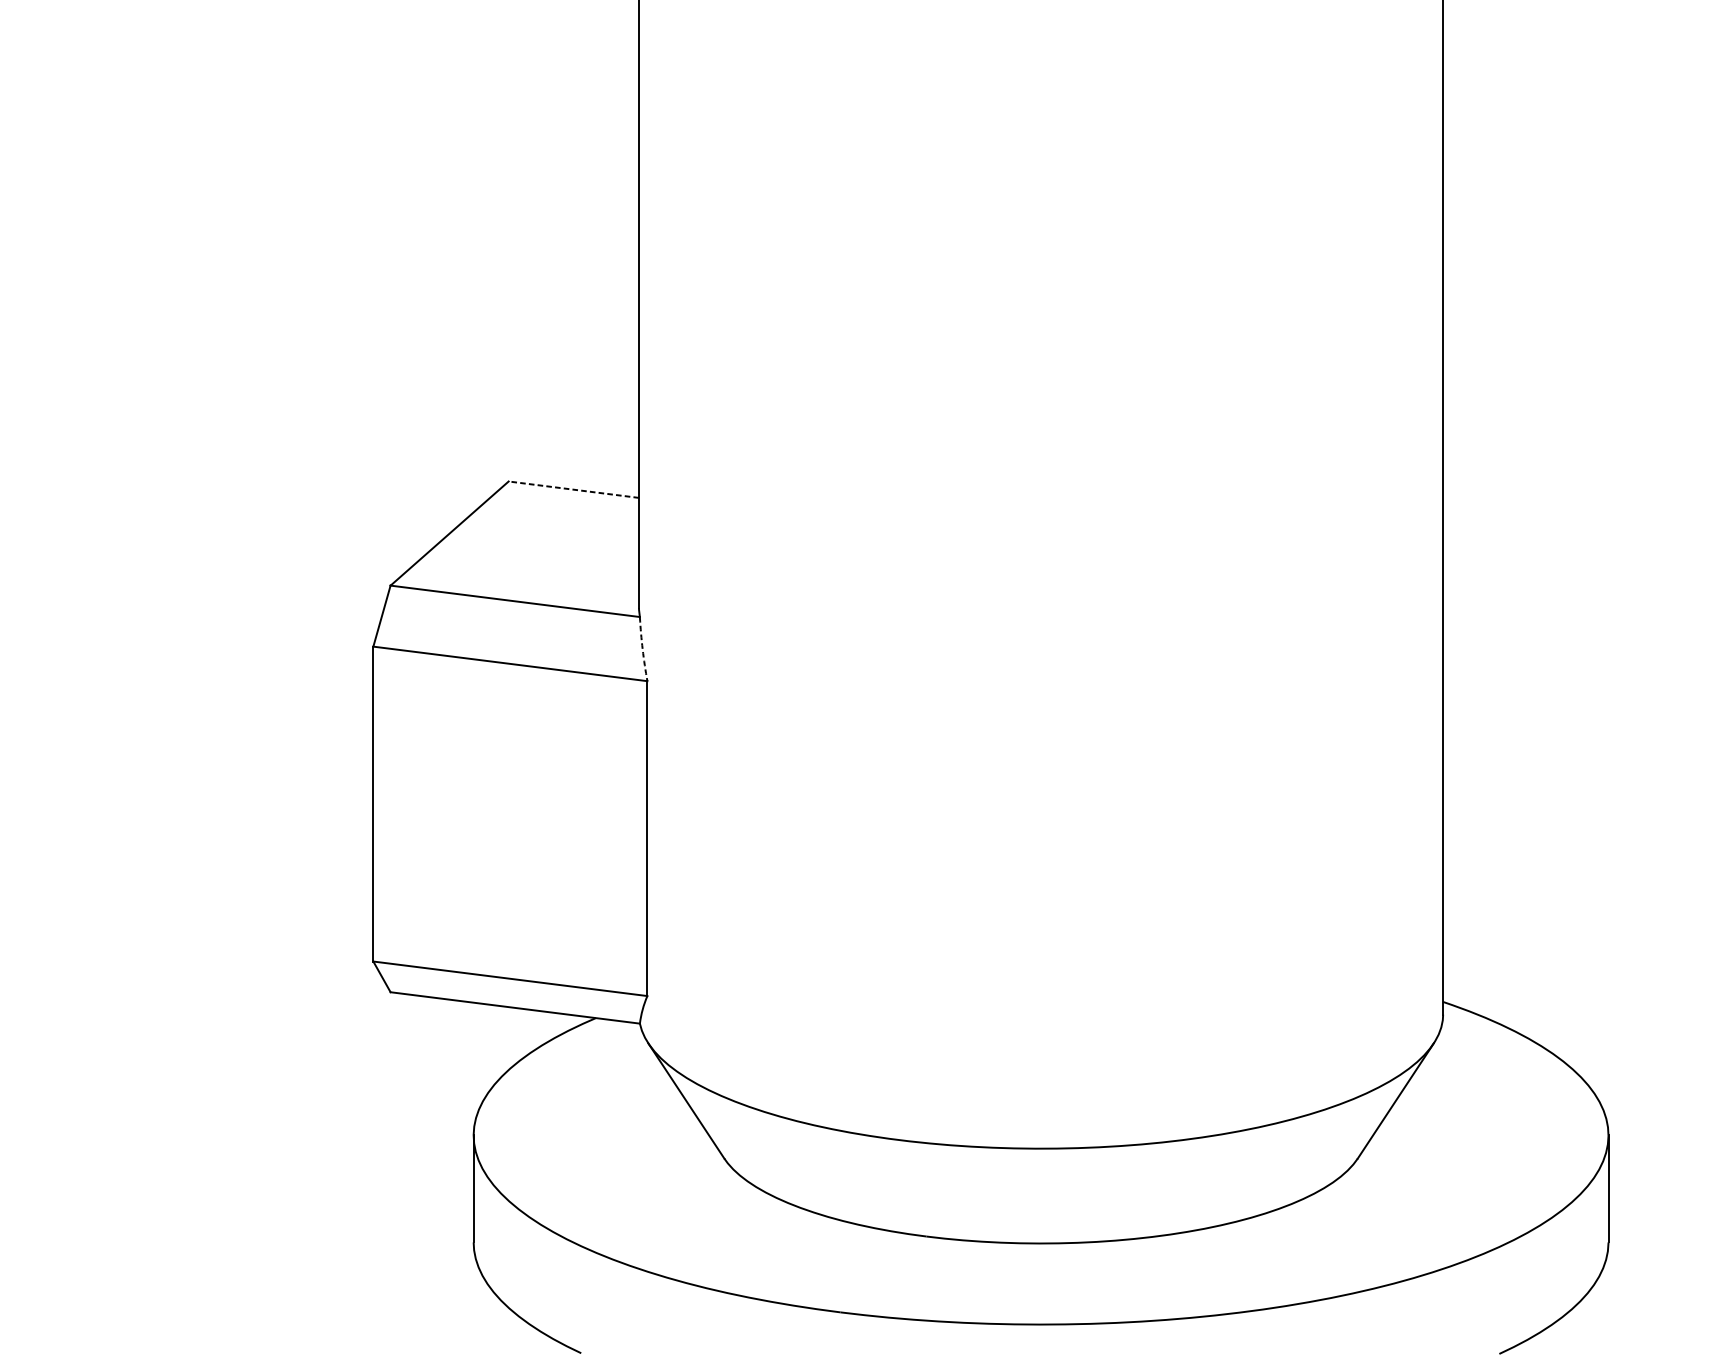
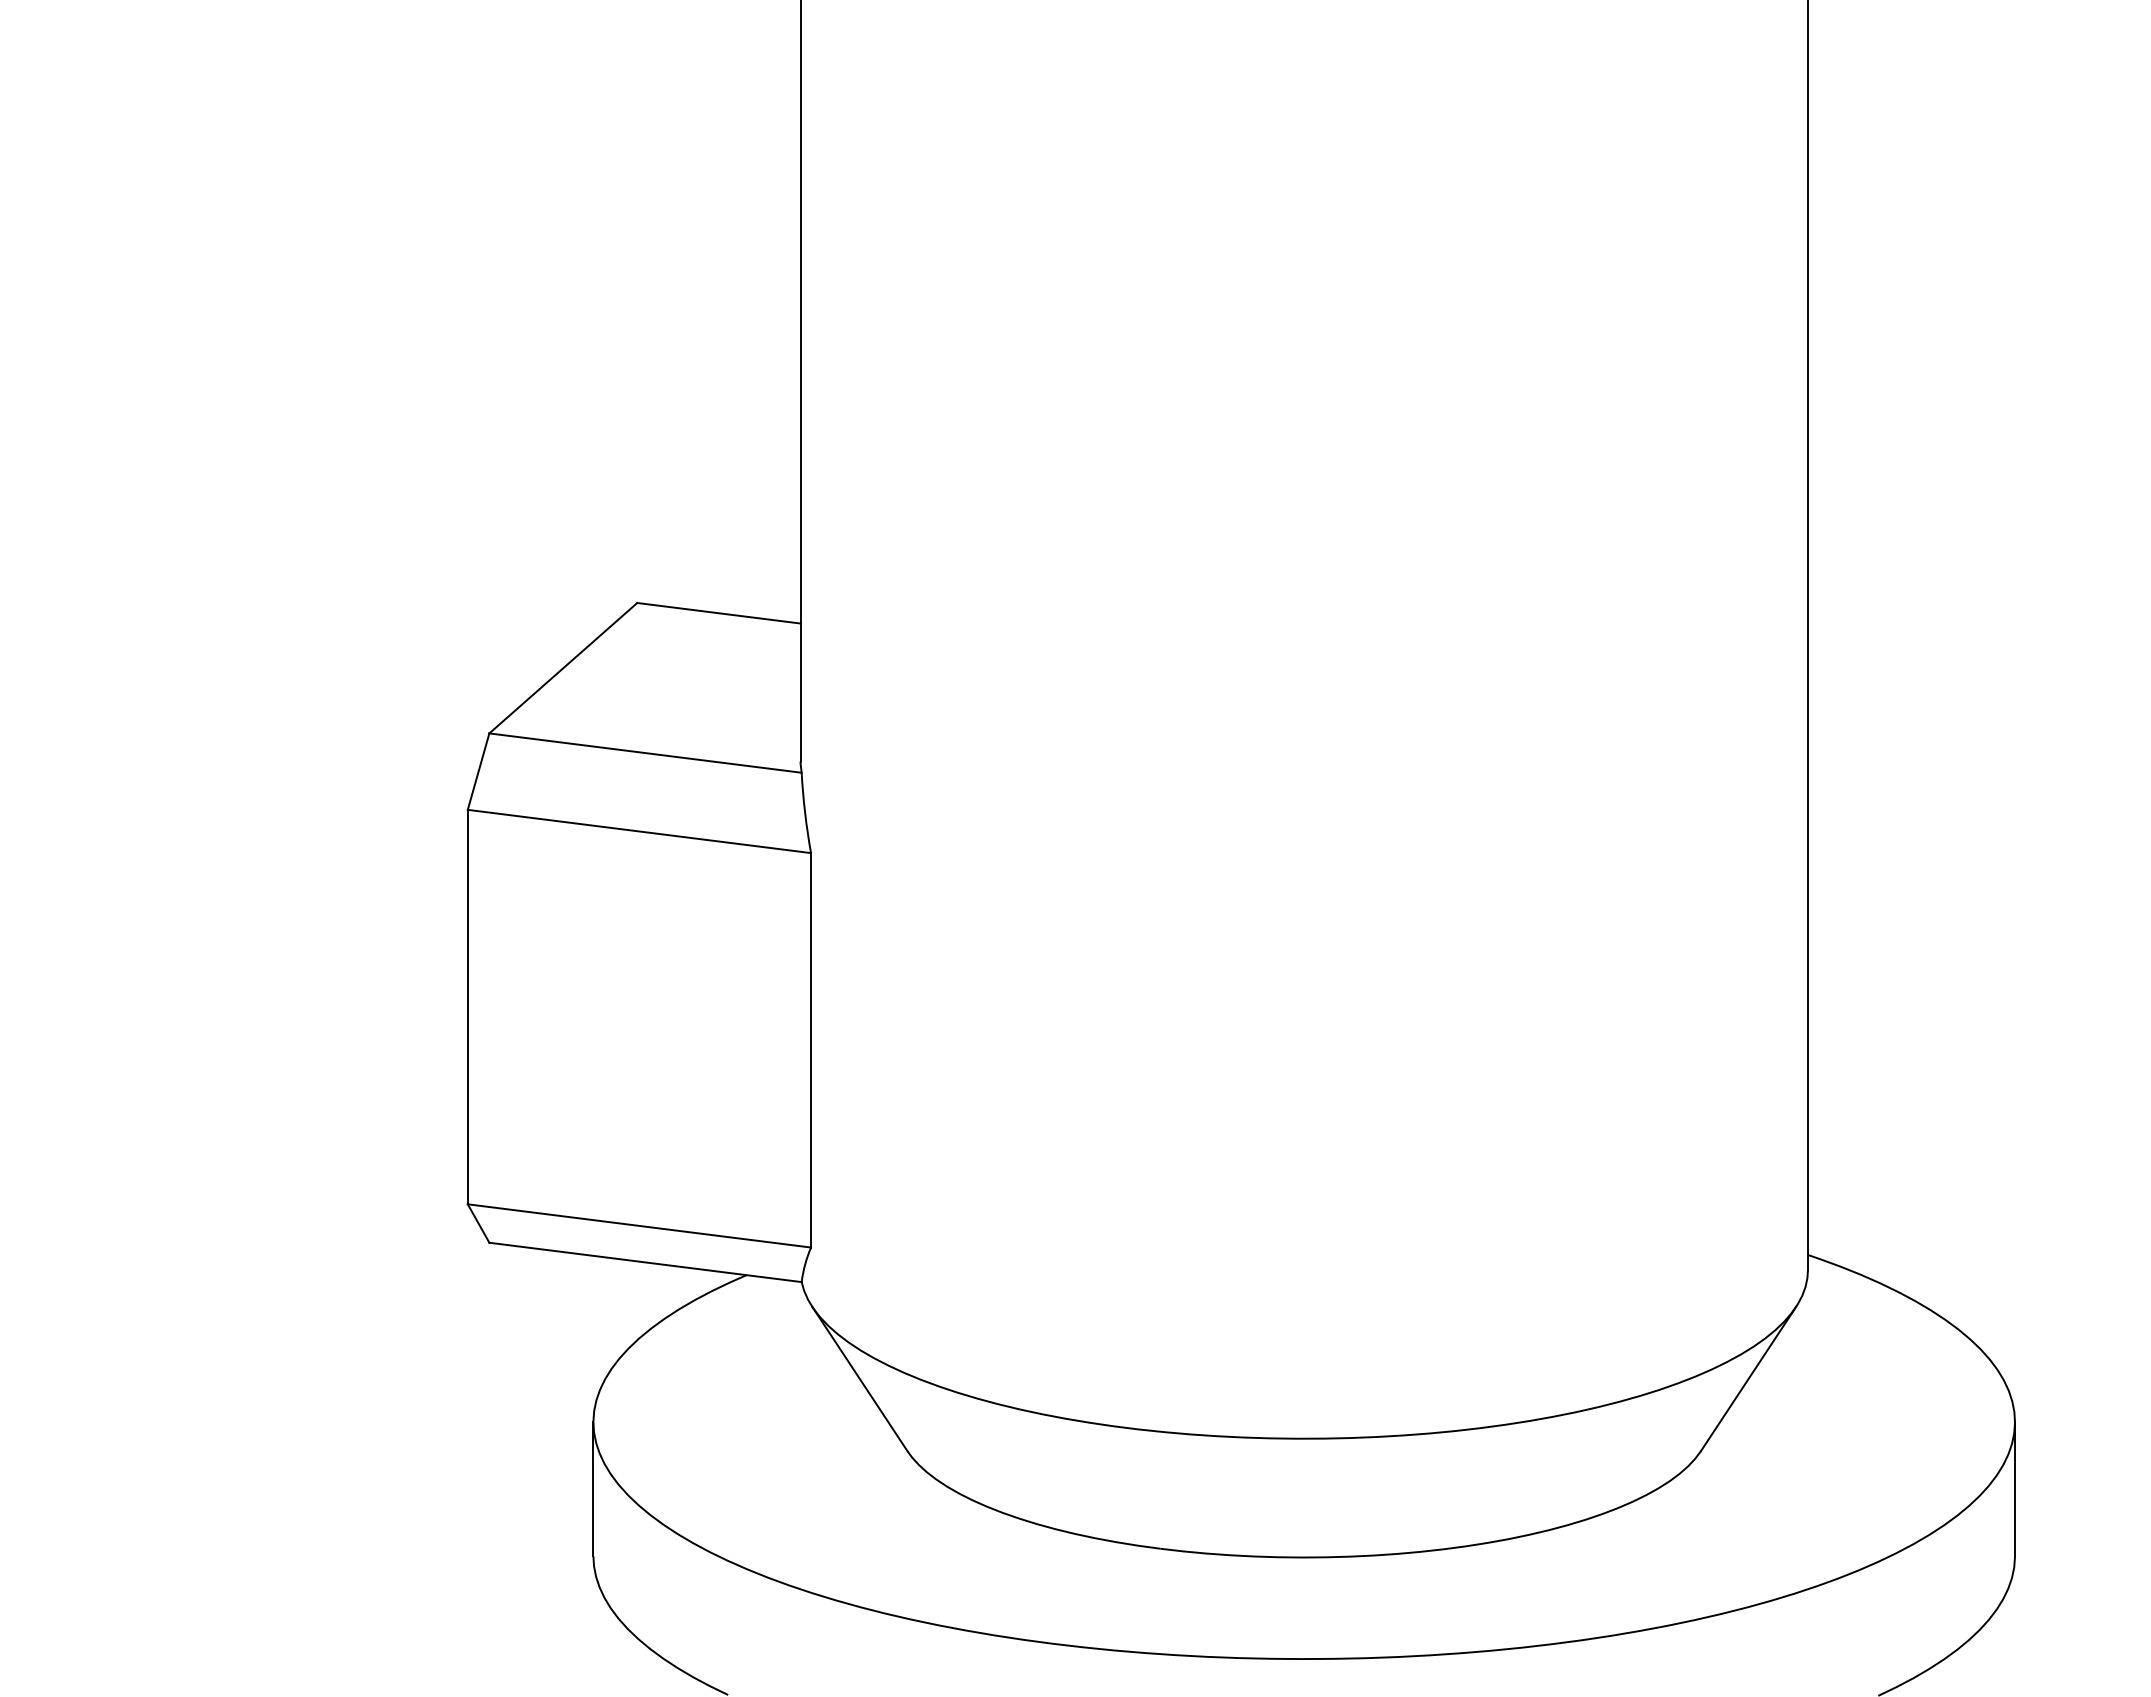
line: (573, 489) -> (718, 613), dashed -> solid
arc: (642, 649) -> (805, 813), dashed -> solid

